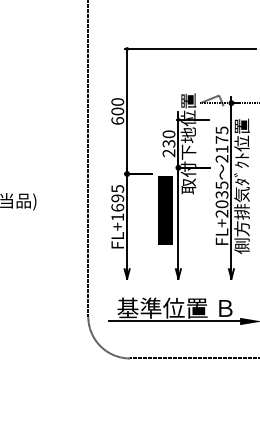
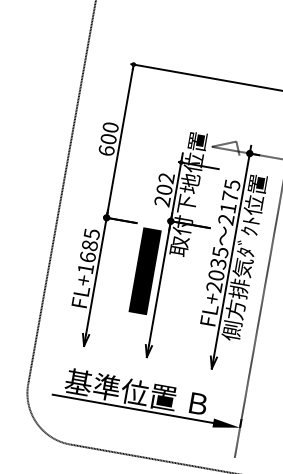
text: (168, 138) -> (165, 183), 230 -> 202
text: (117, 198) -> (89, 245), FL+1695 -> FL+1685

